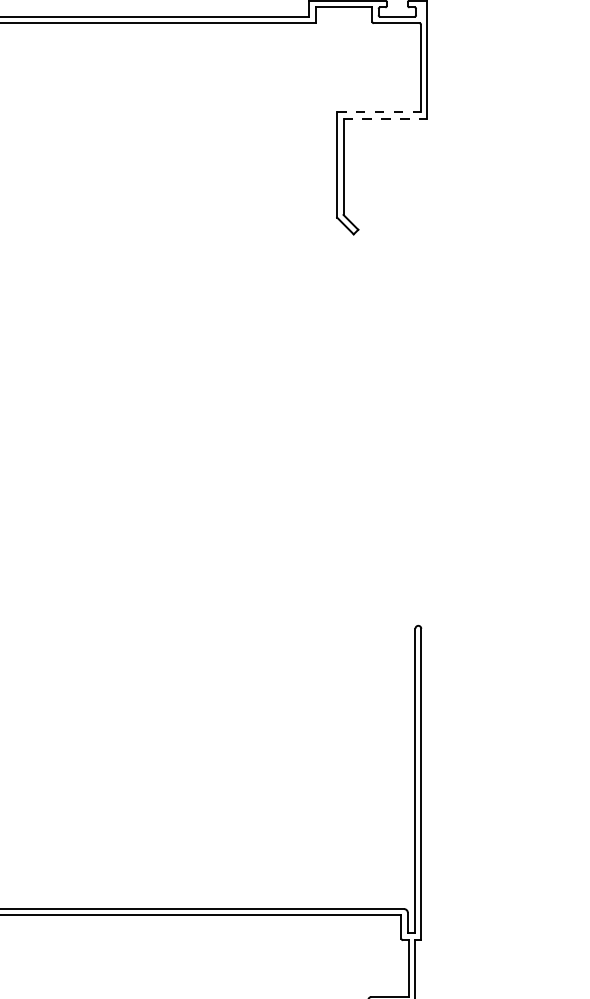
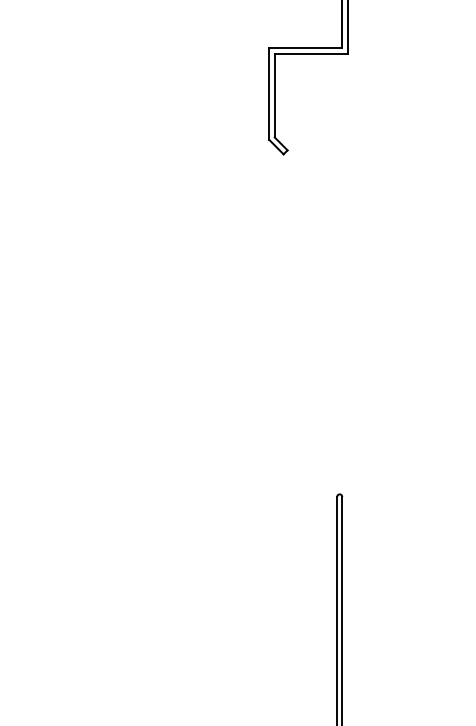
line: (379, 112) -> (305, 48), dashed -> solid
line: (385, 118) -> (311, 53), dashed -> solid

